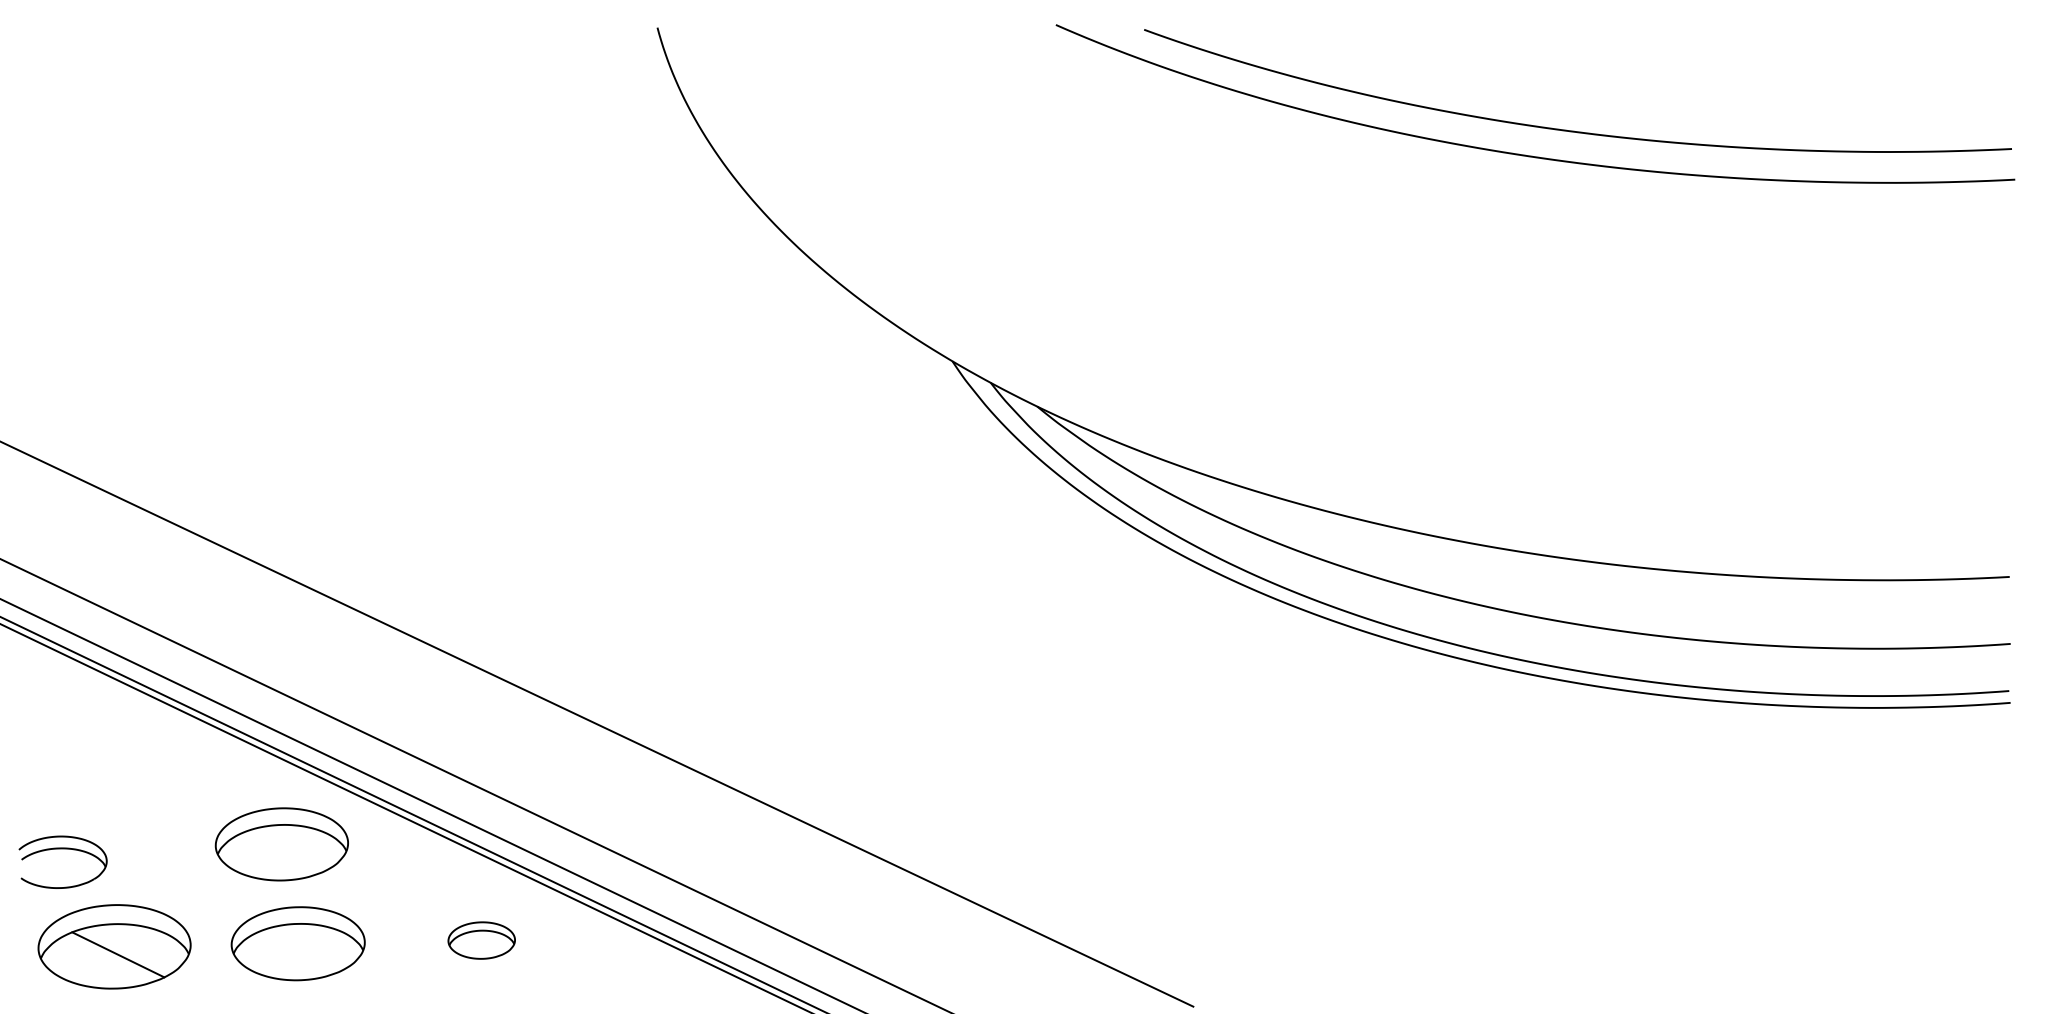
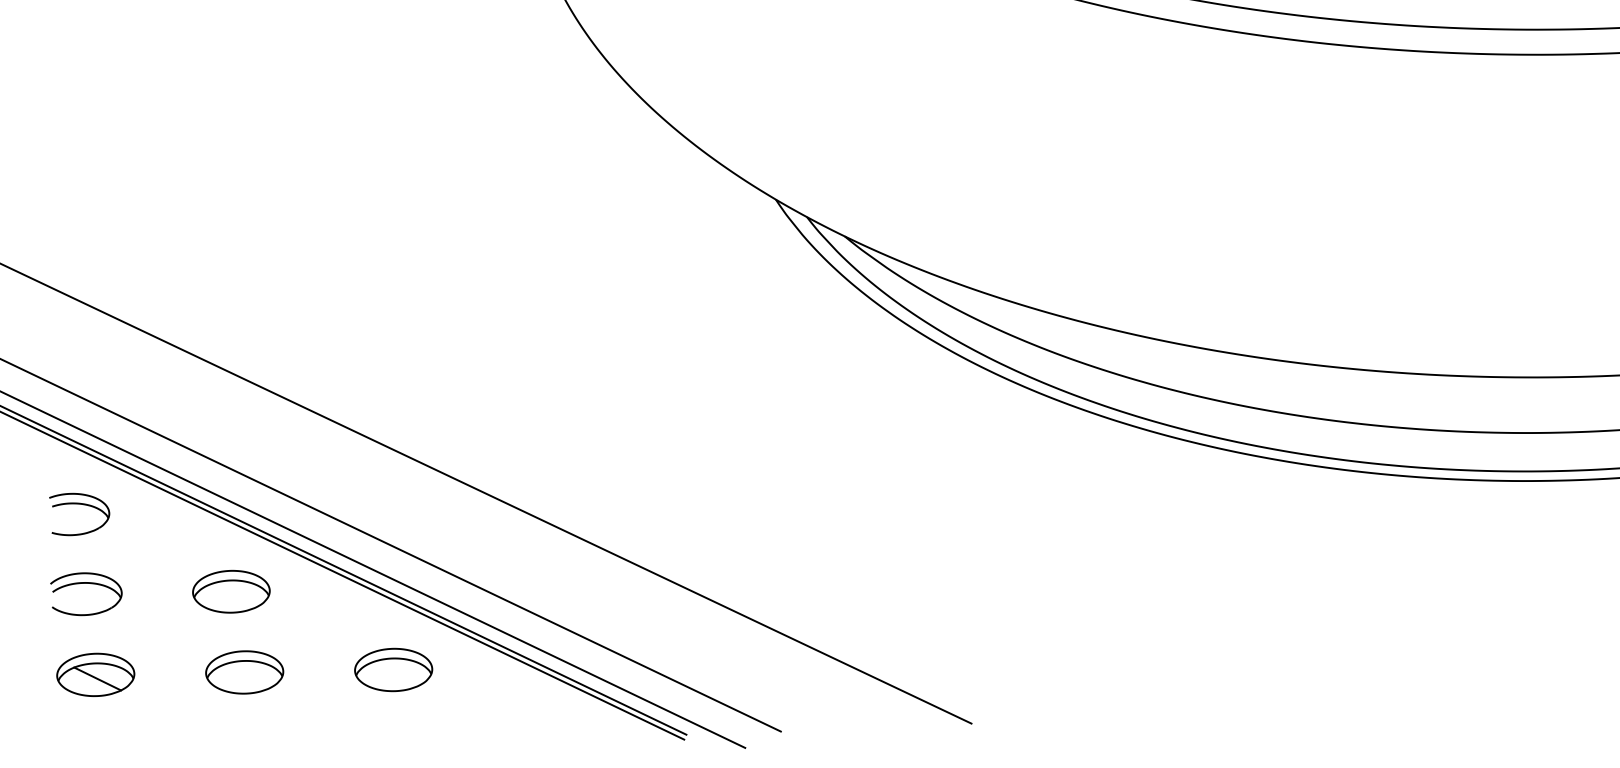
part: (97, 737) -> (81, 505), added
part: (281, 843) -> (231, 591), size x0.71
part: (62, 849) -> (85, 583), moved
part: (481, 940) -> (393, 669), size x1.43
part: (297, 943) -> (244, 672), size x0.71
part: (114, 946) -> (95, 674), size x0.62

